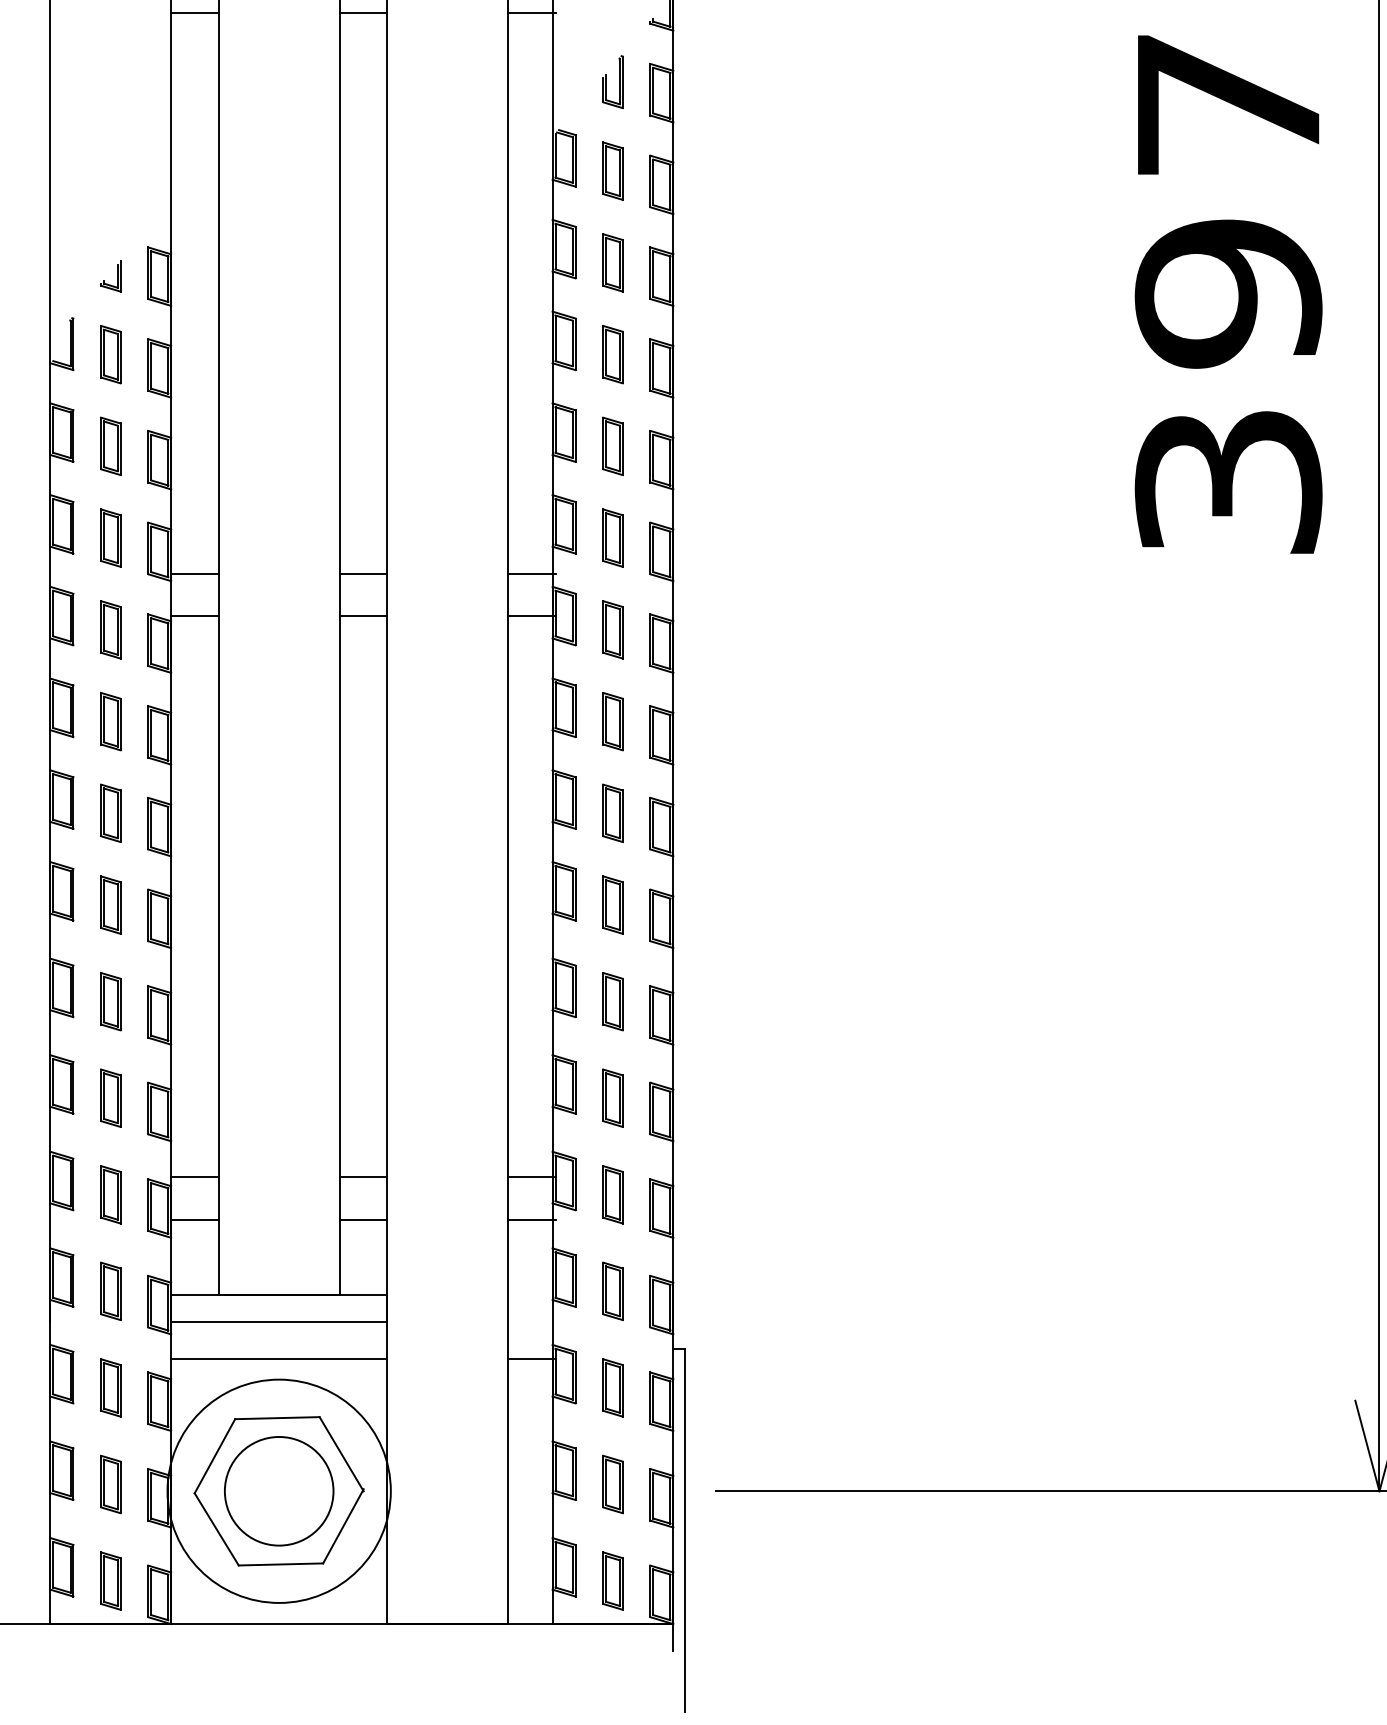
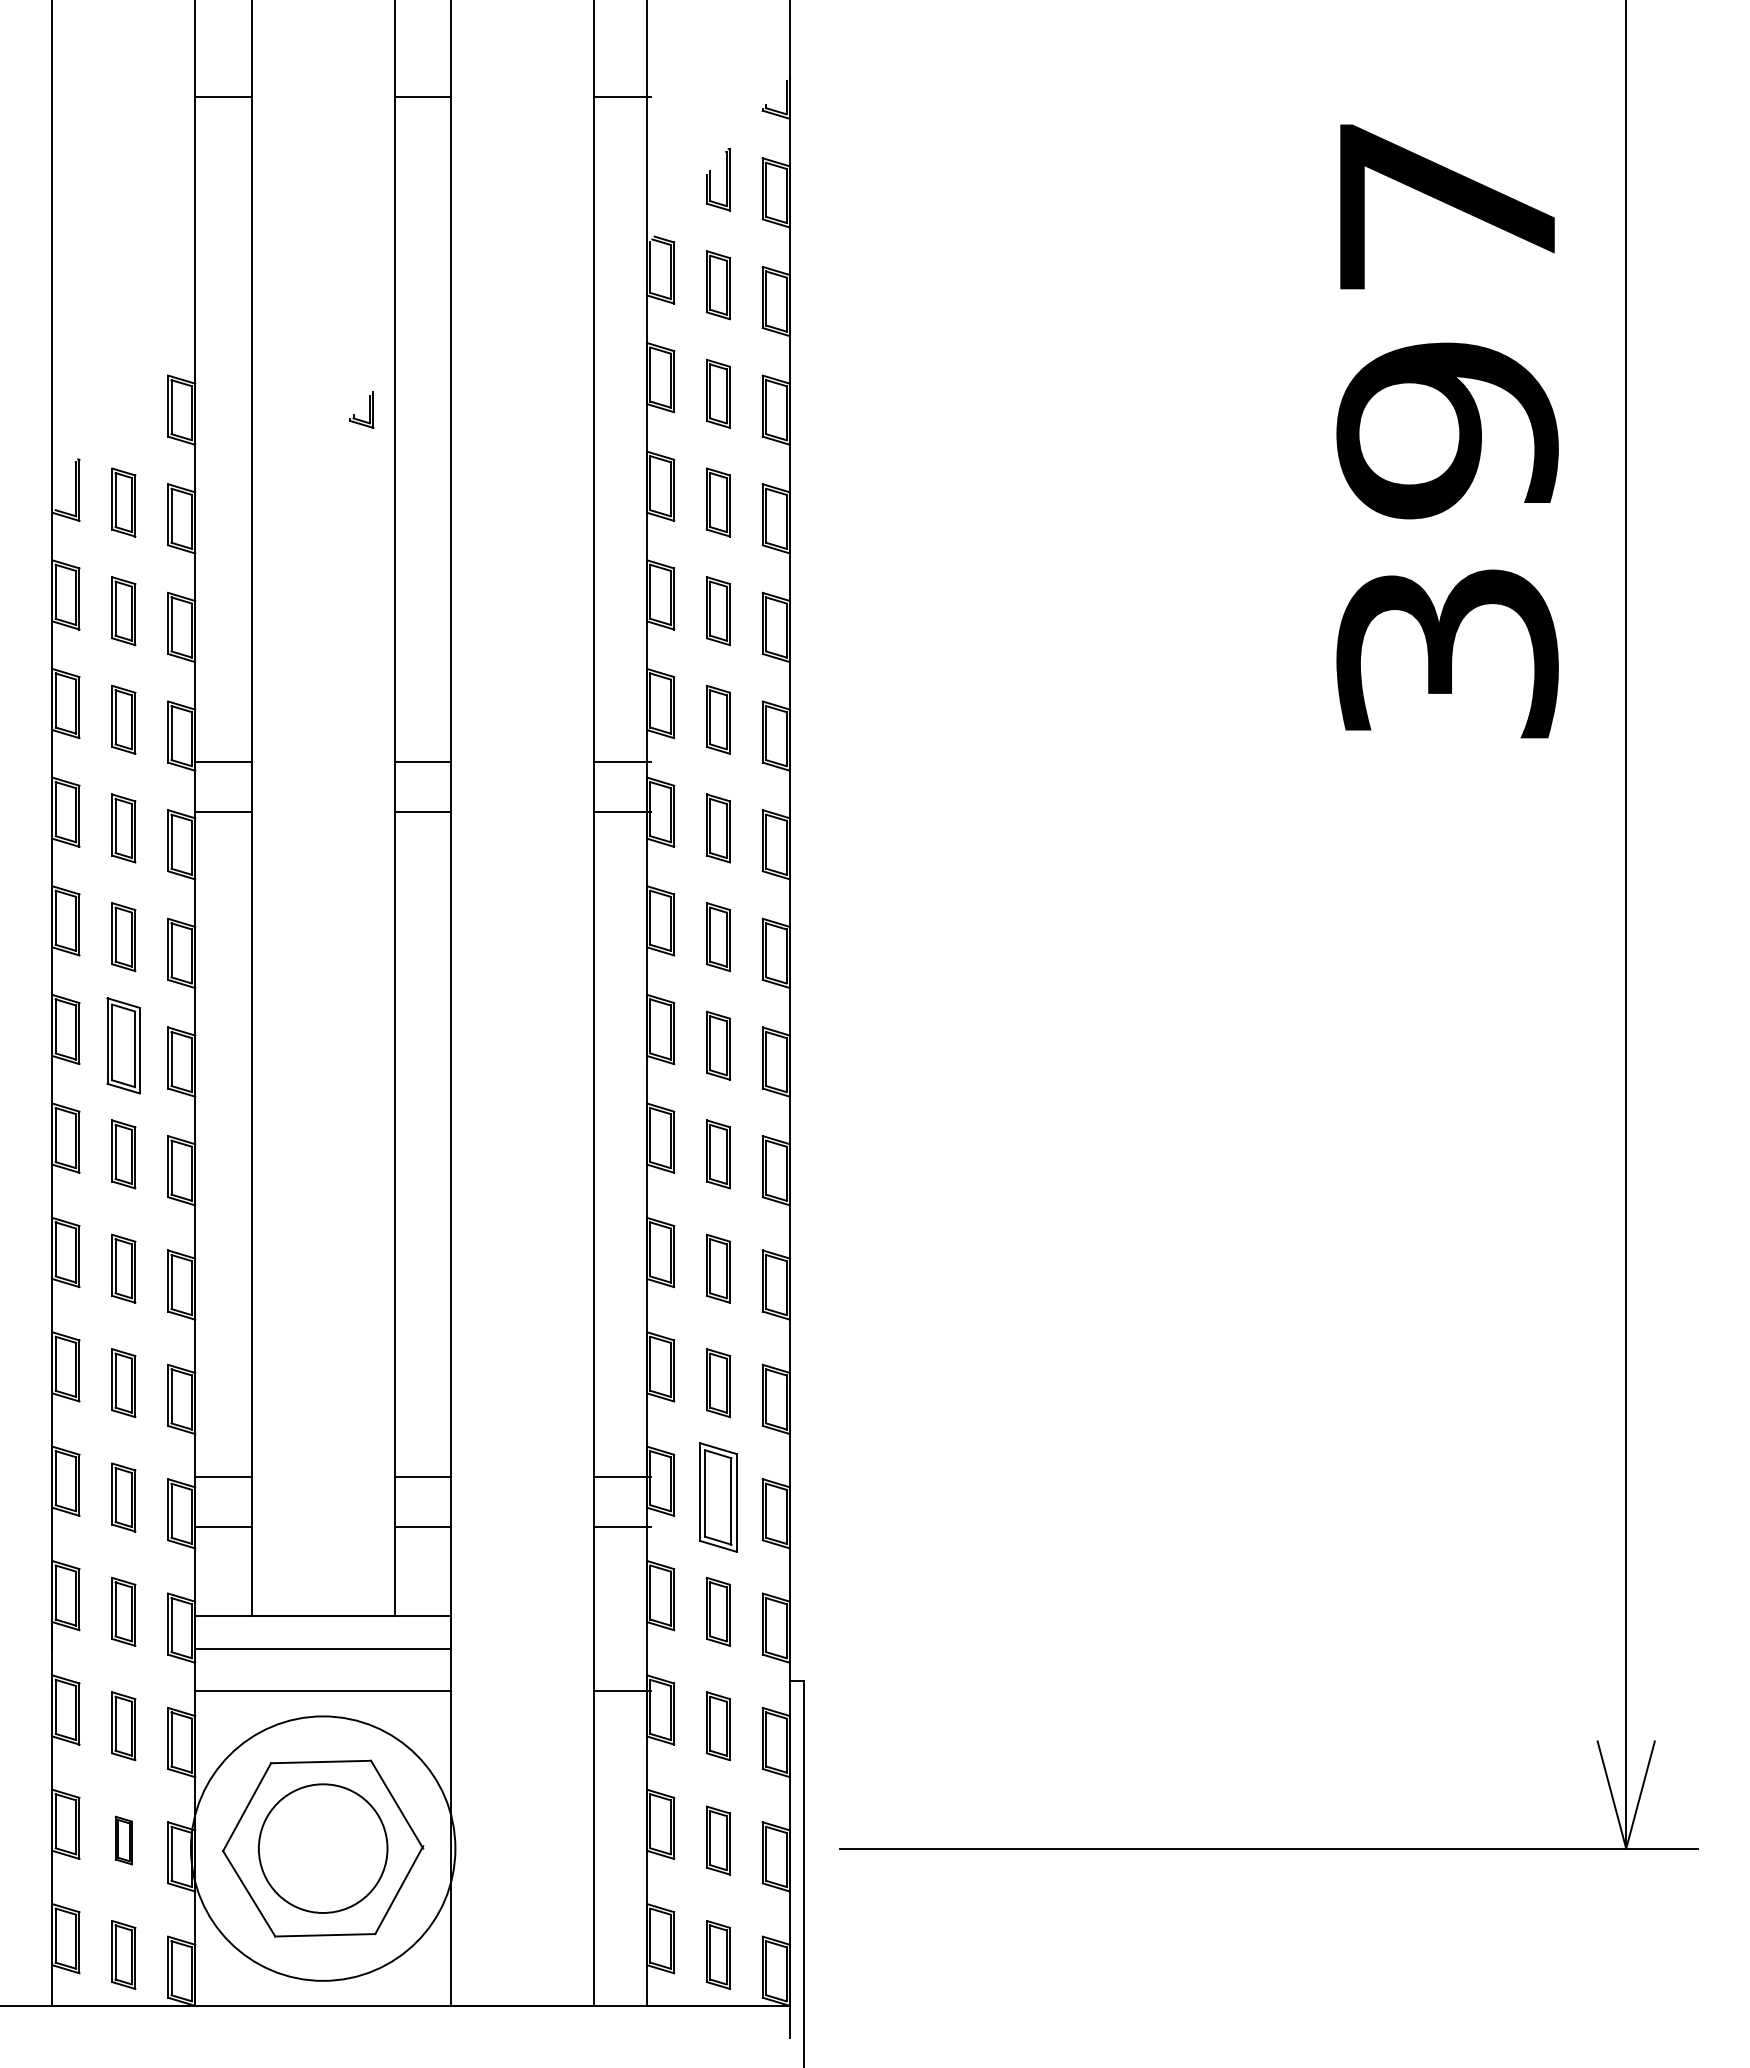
part: (117, 276) -> (369, 409), moved
part: (110, 813) -> (123, 1045), size x1.4
part: (612, 1194) -> (718, 1497), size x1.6
part: (110, 1484) -> (123, 1840), size x0.7

